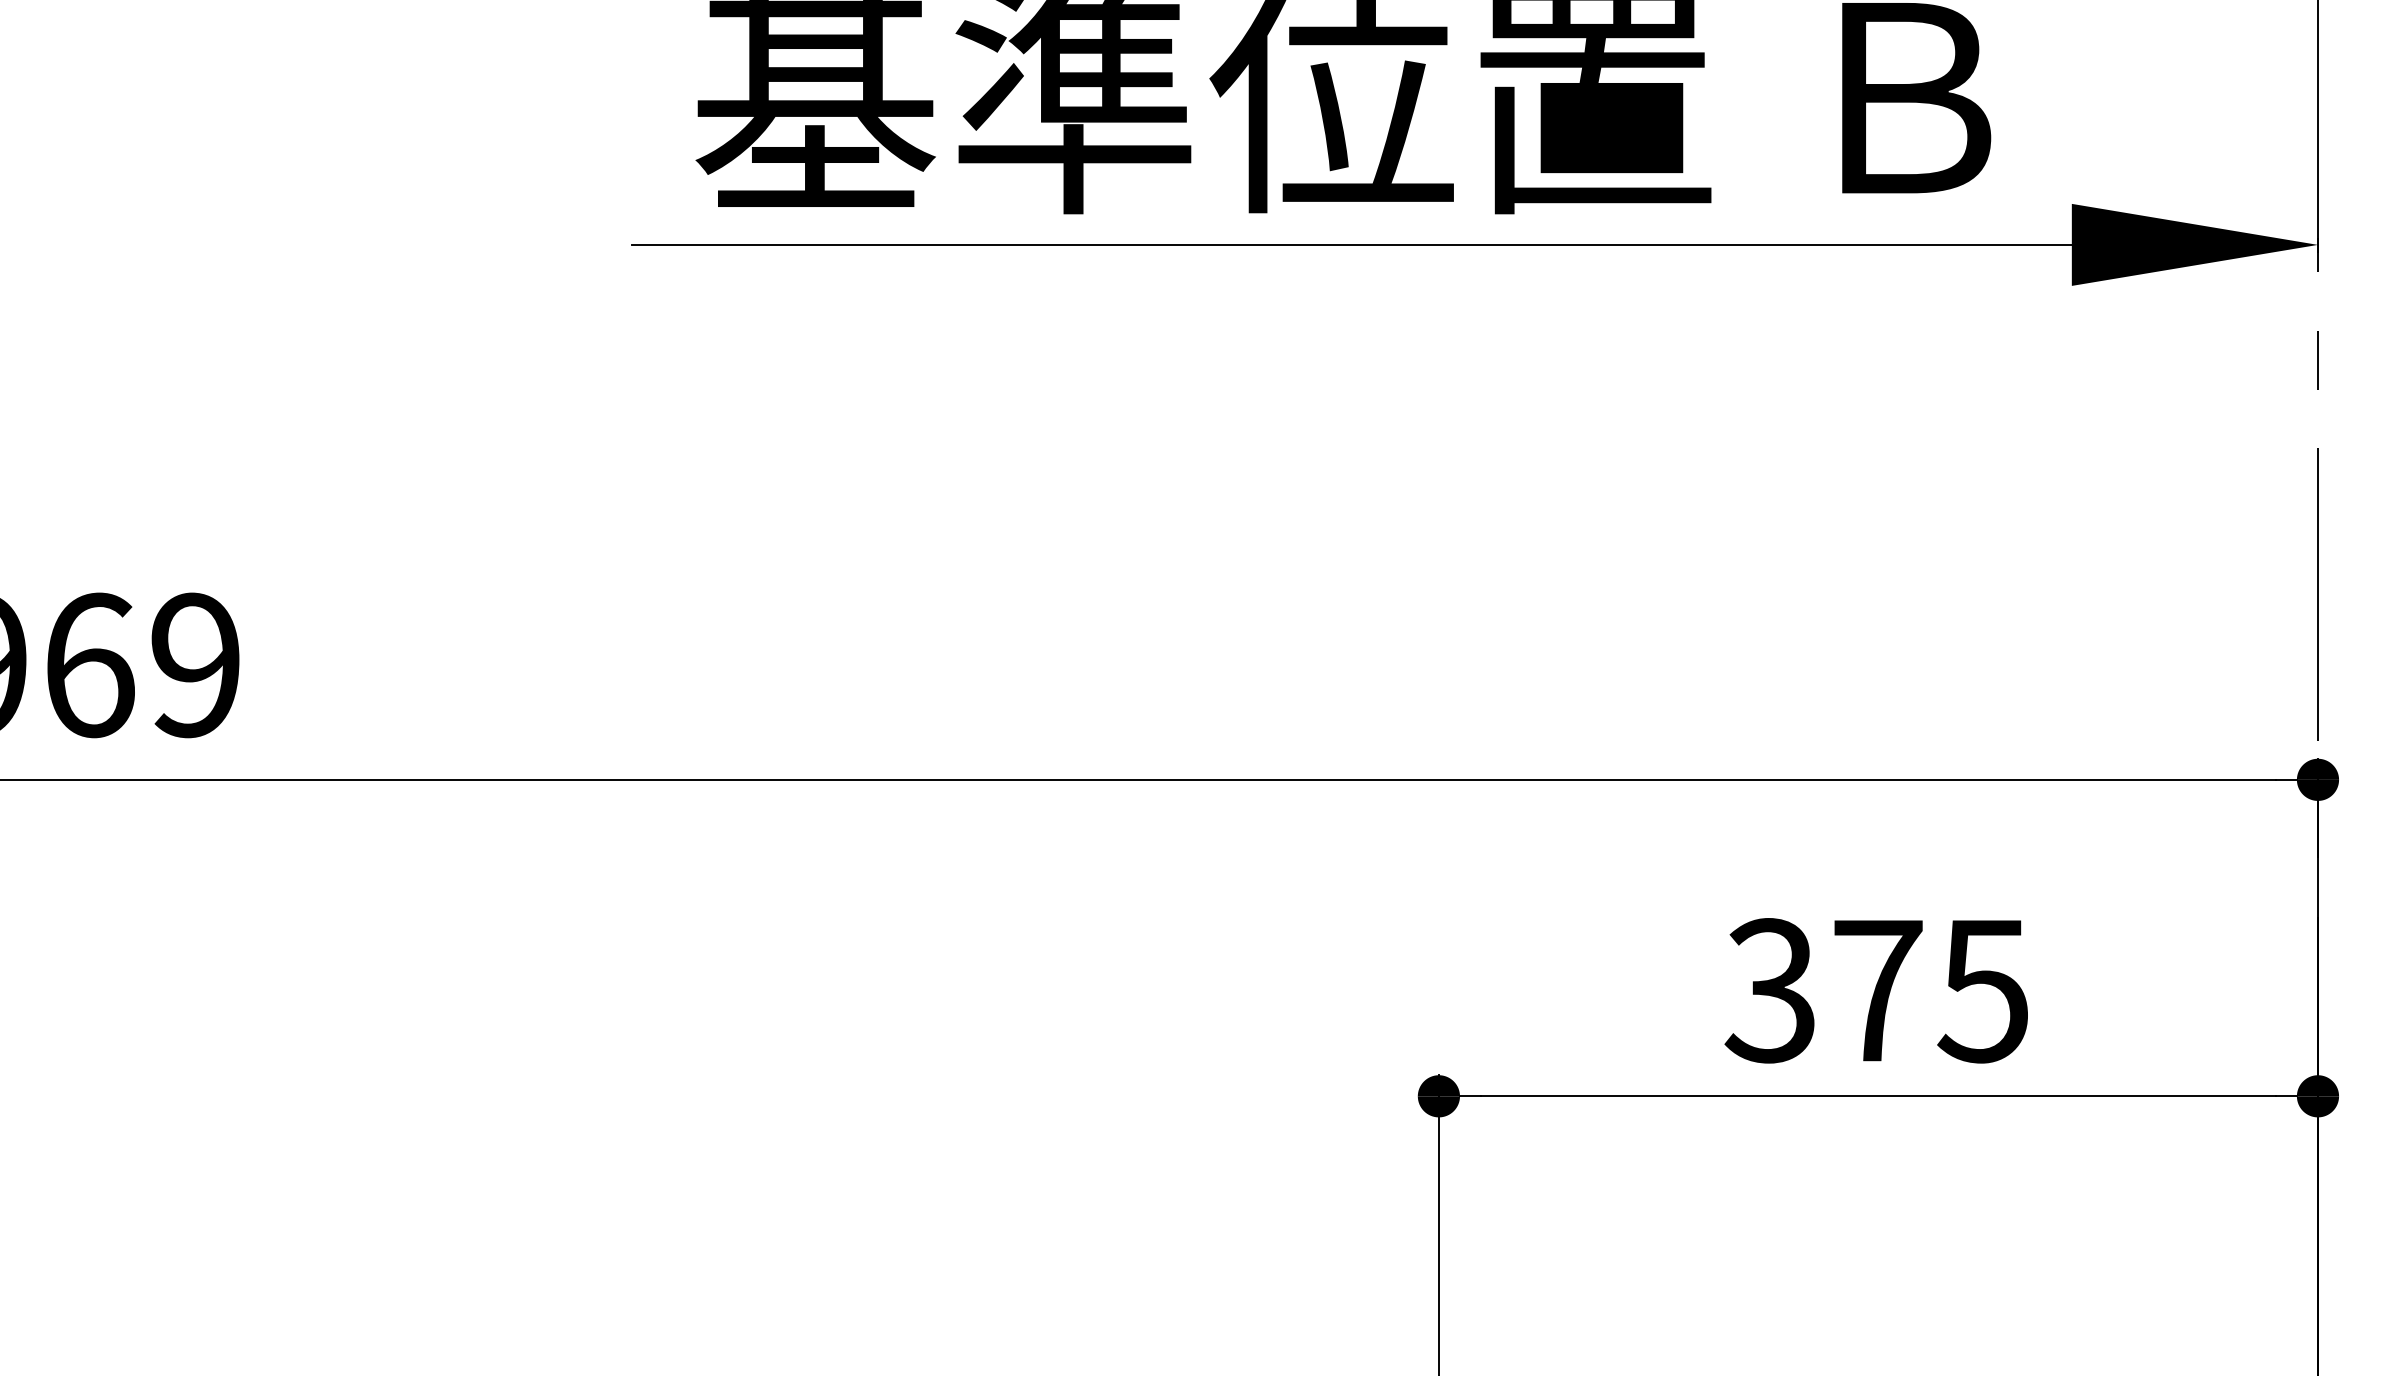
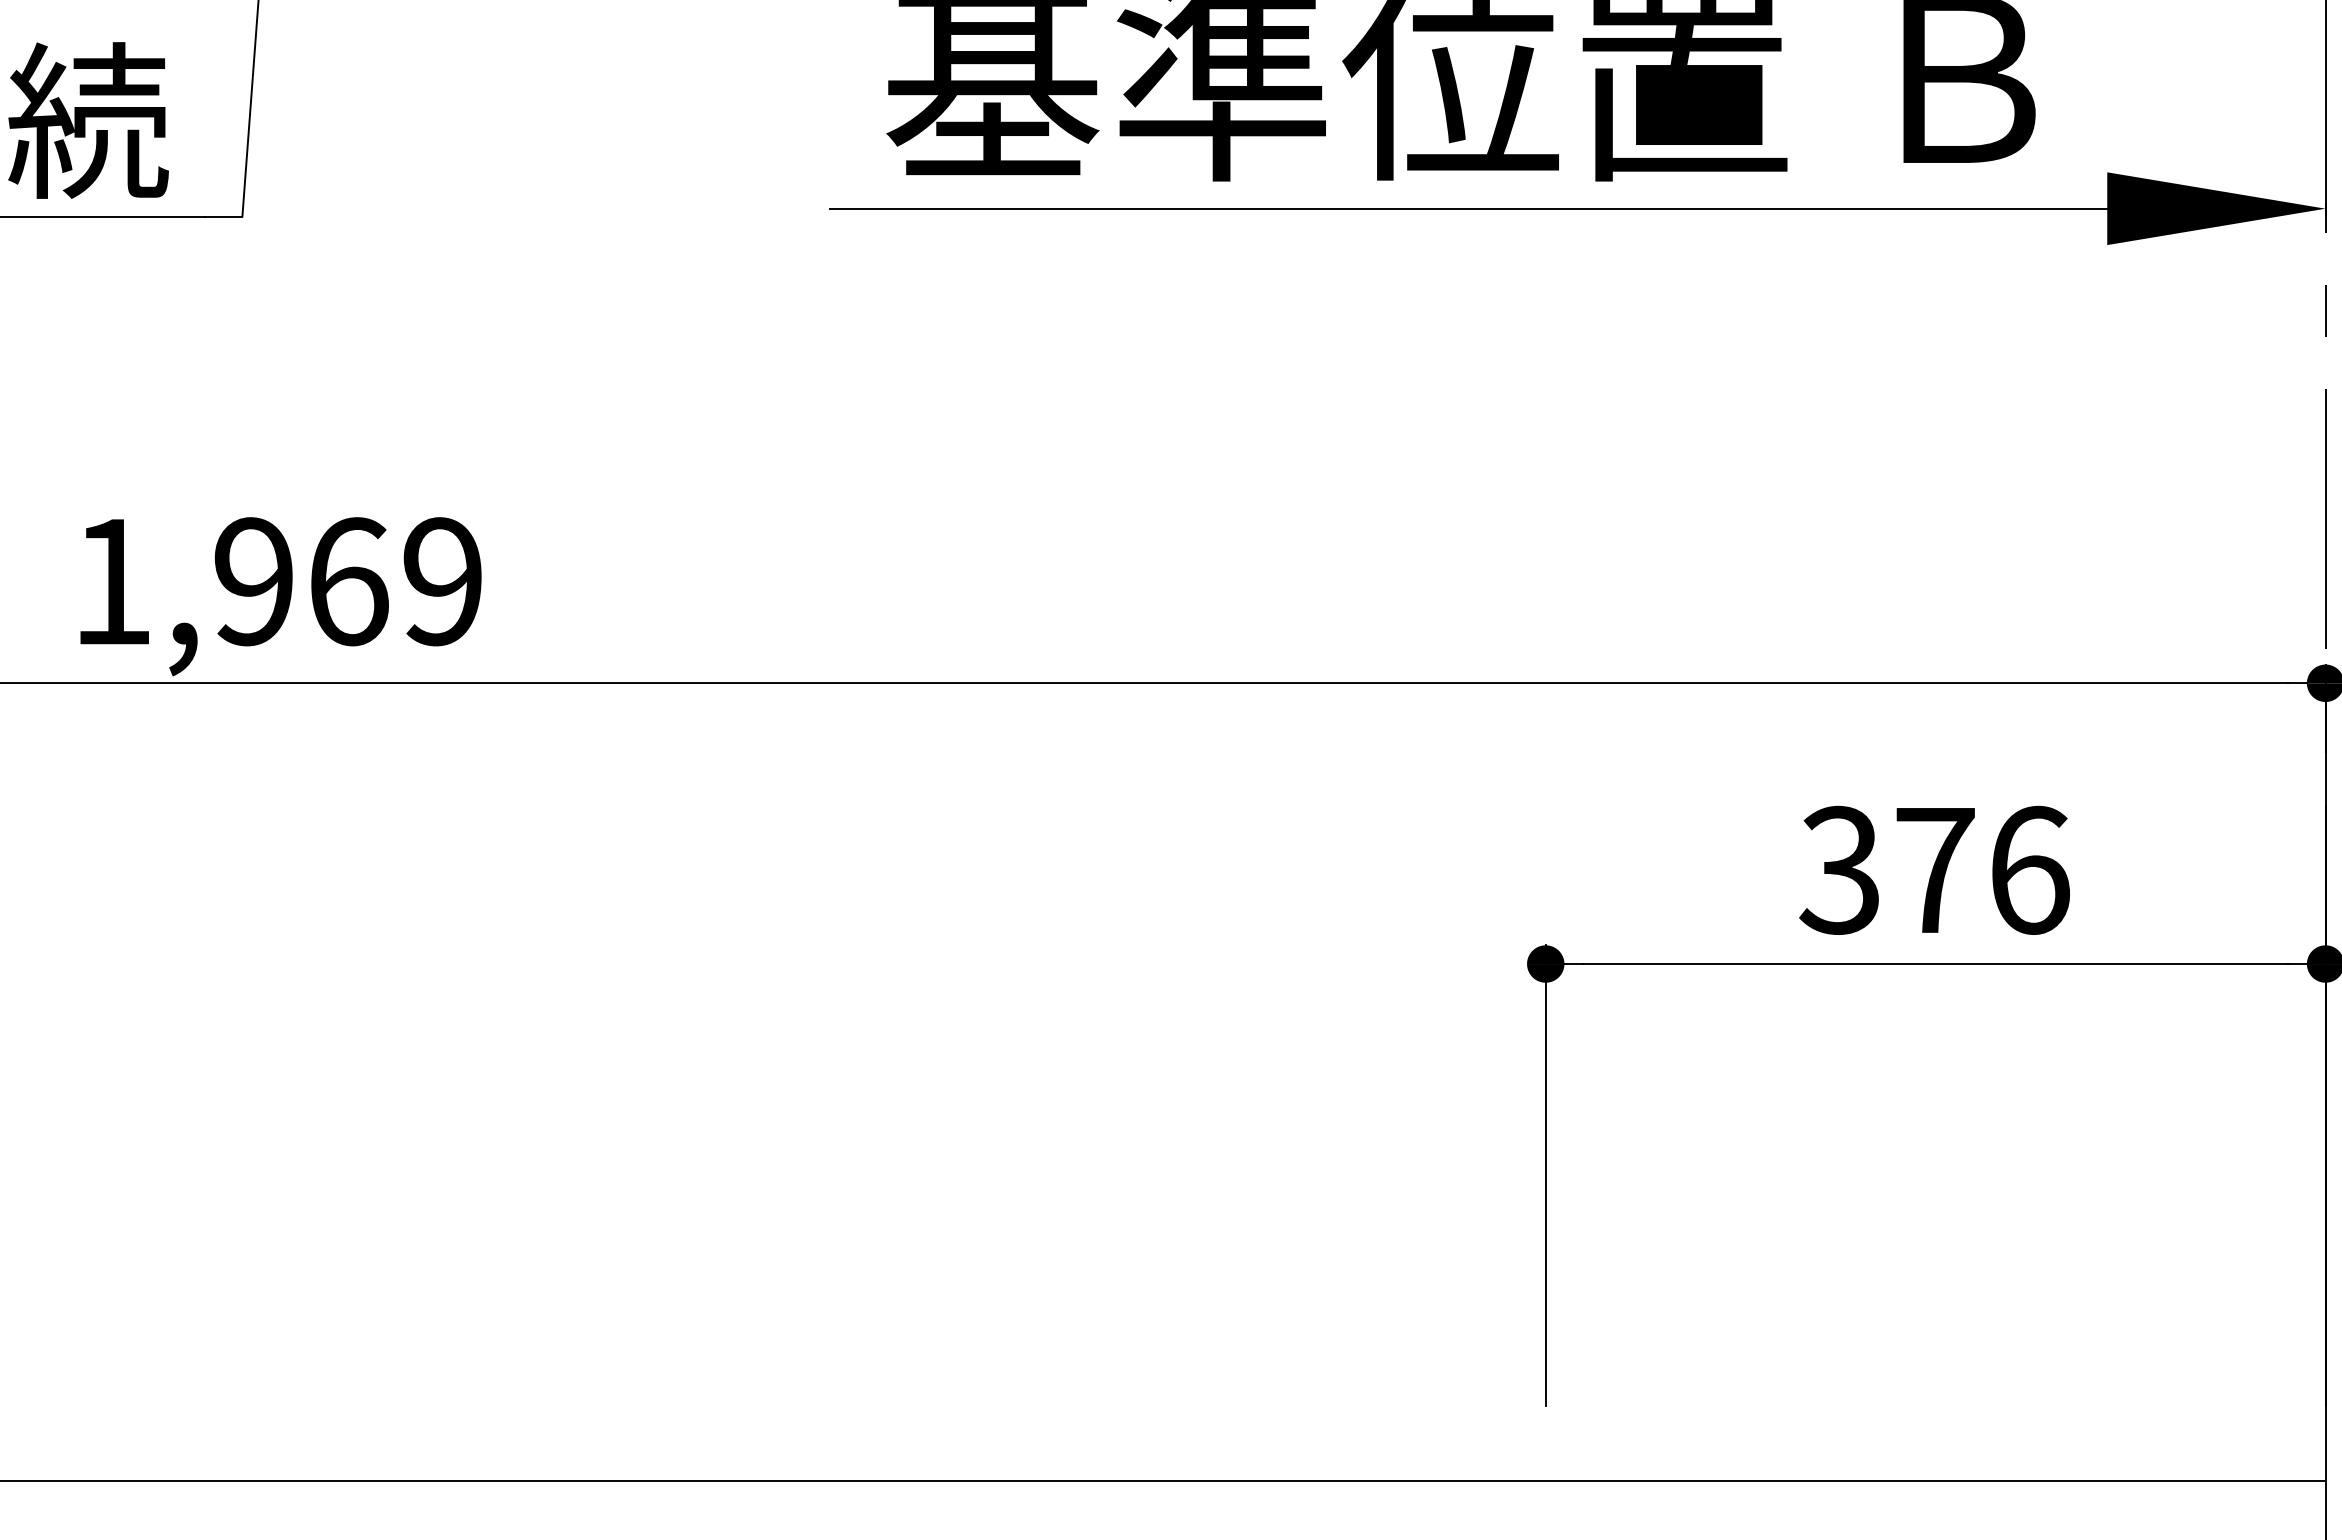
text: (1983, 989) -> (2028, 869), 375 -> 376

